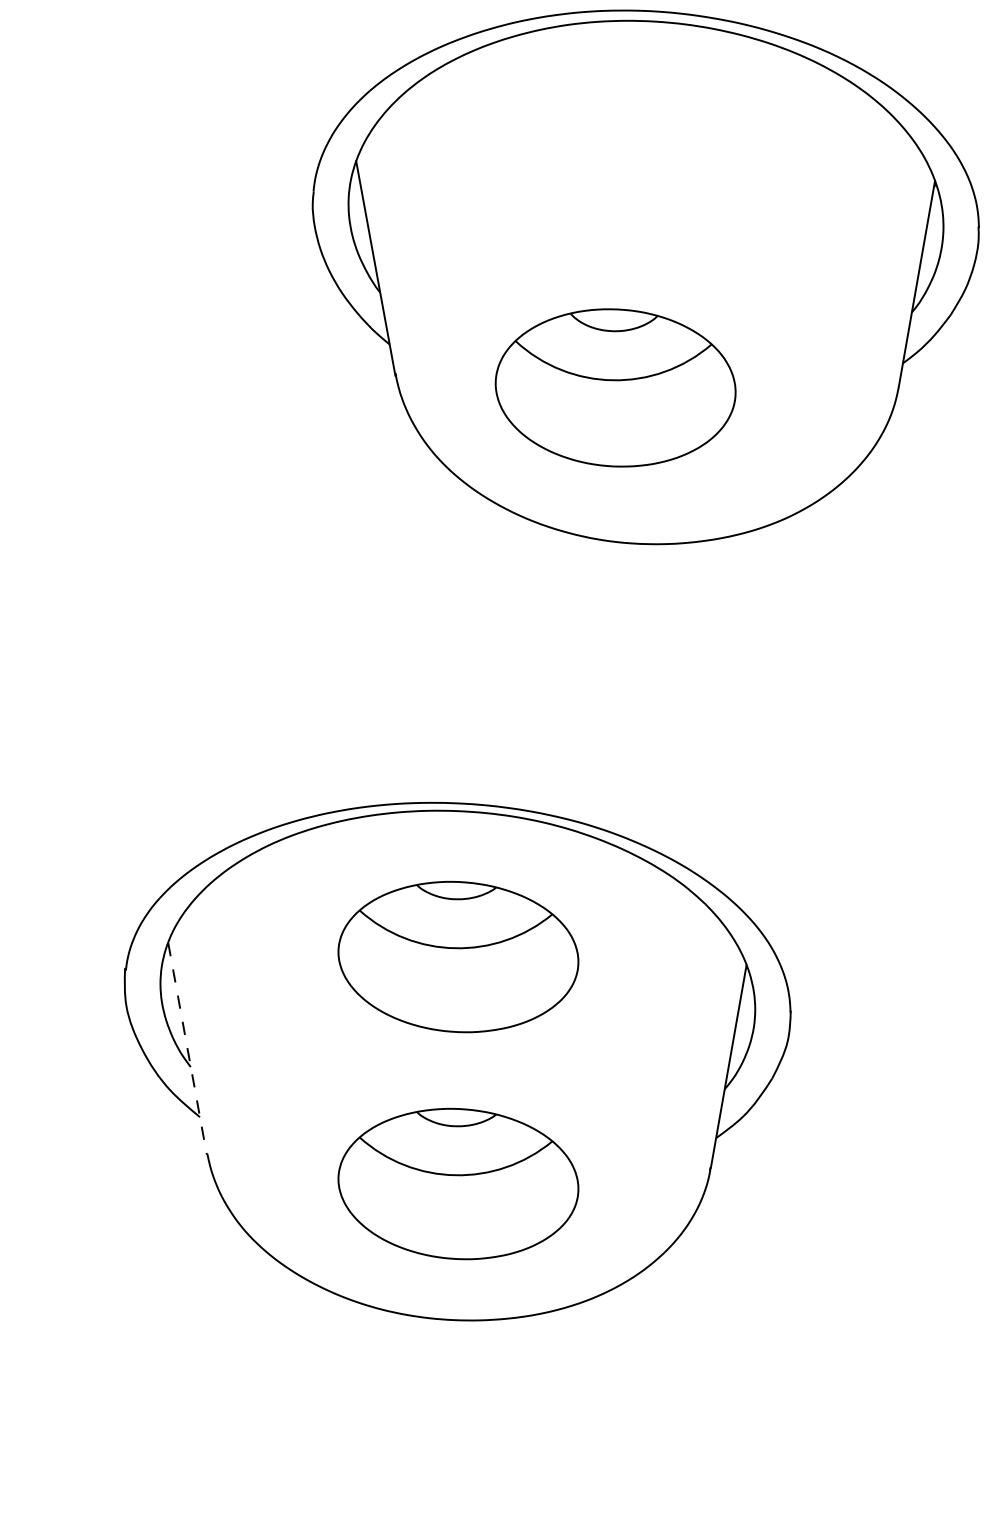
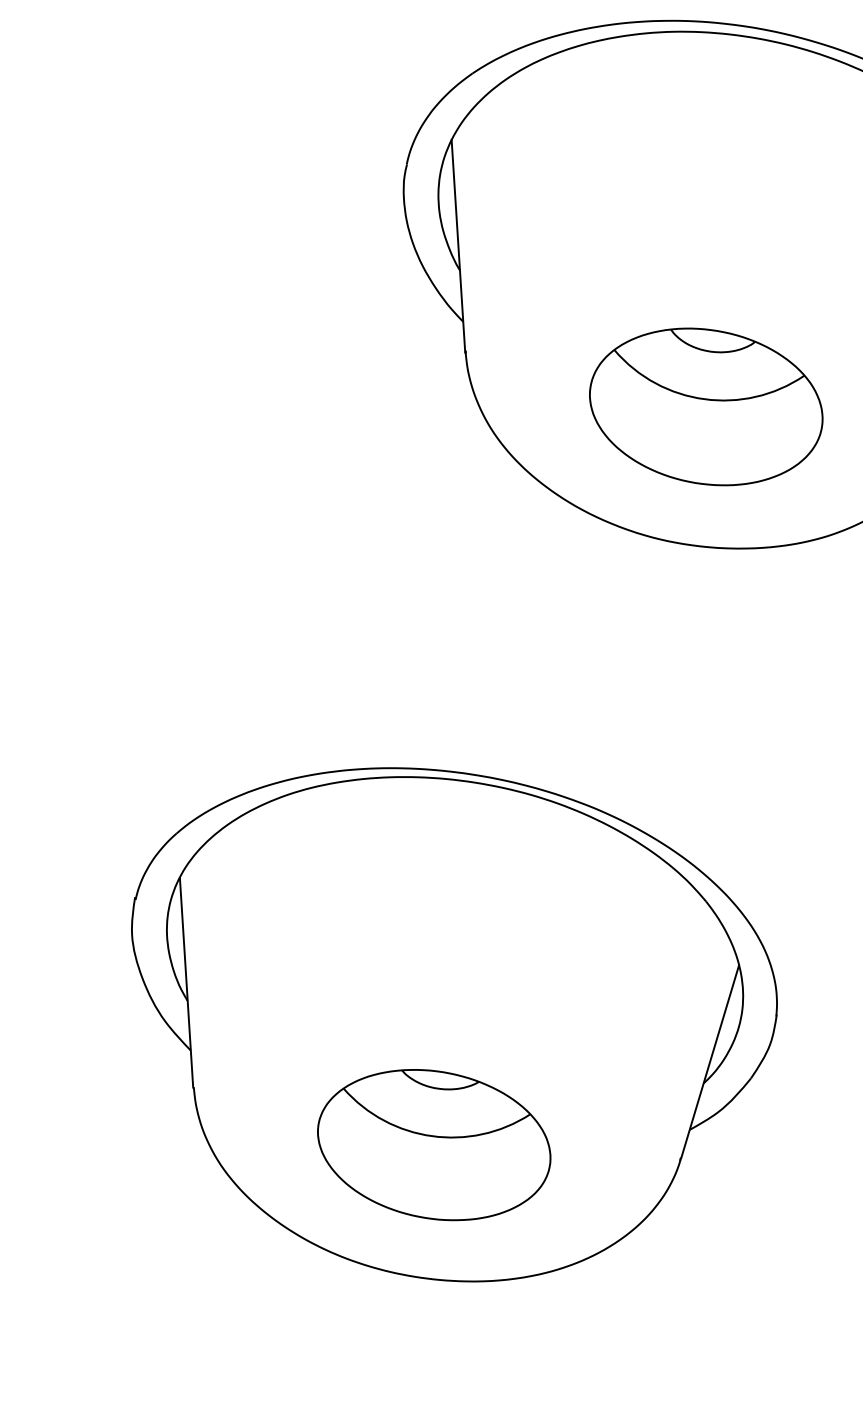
part: (615, 387) -> (706, 406), moved
part: (458, 957) -> (460, 925), removed
line: (187, 1049) -> (186, 983), dashed -> solid

